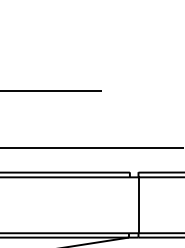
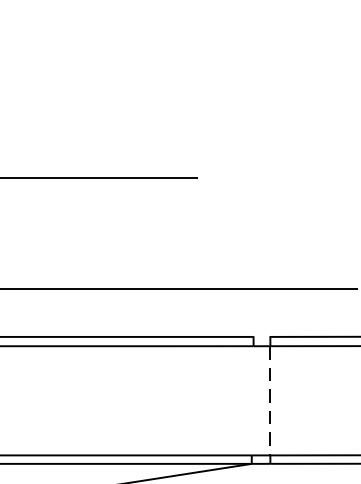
line: (138, 205) -> (270, 401), solid -> dashed

